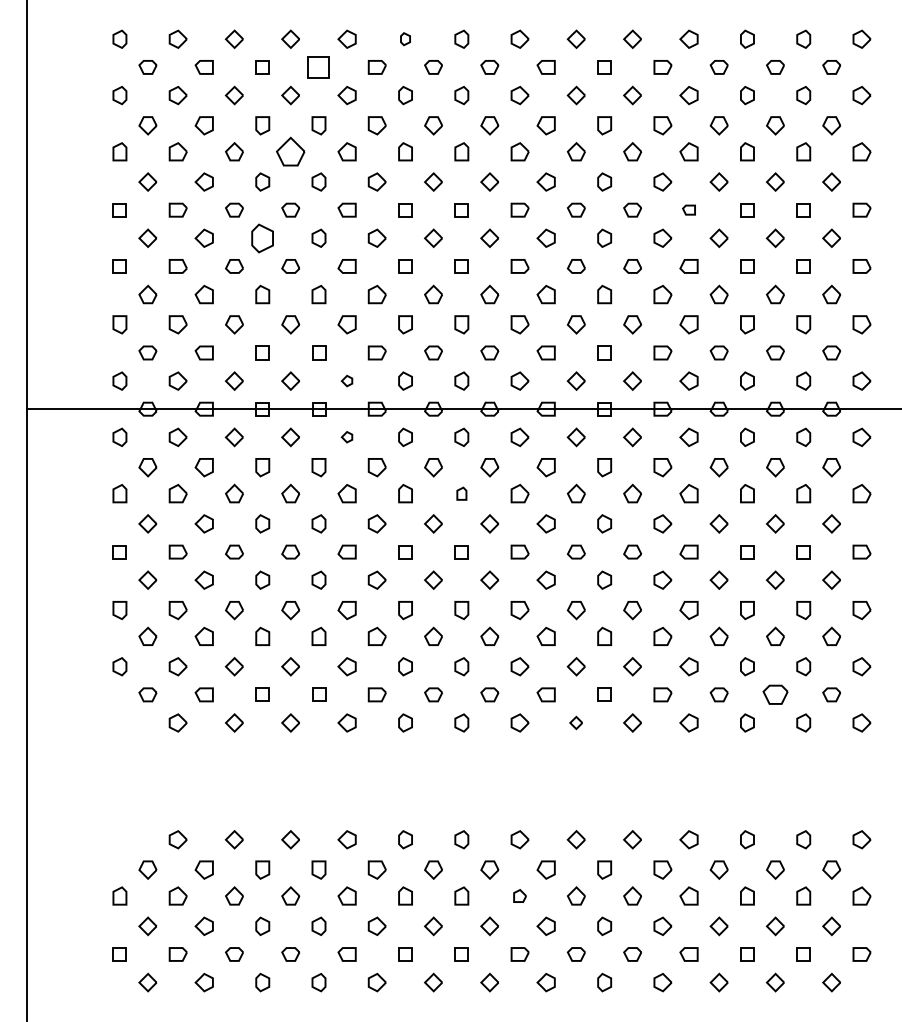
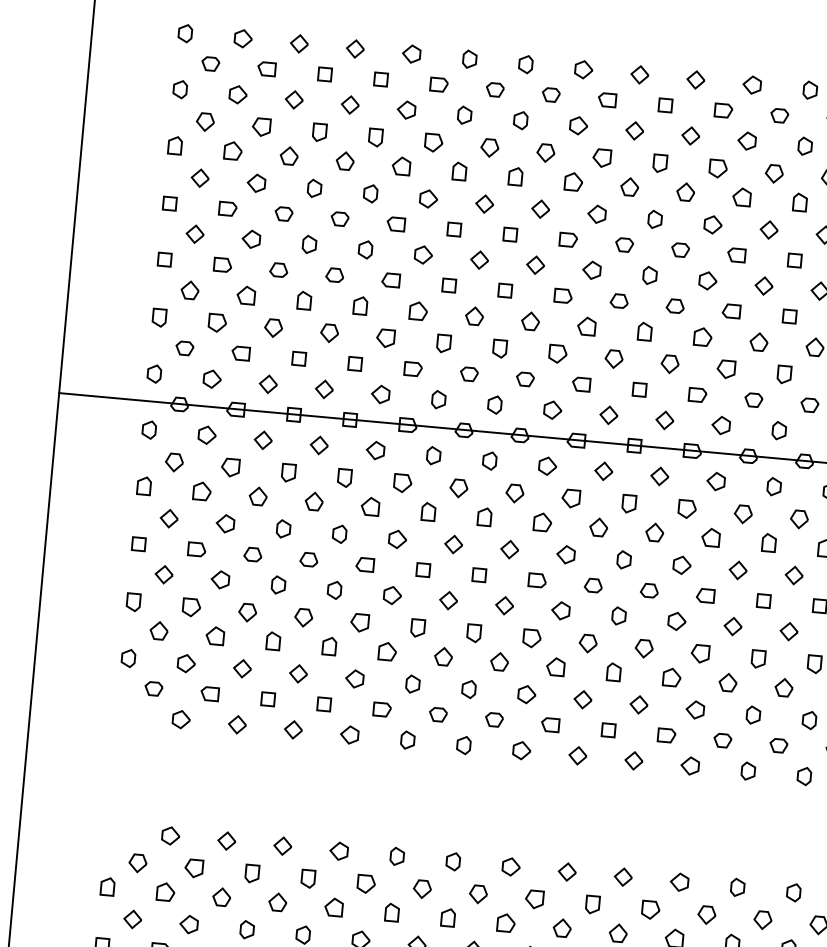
part: (405, 38) -> (469, 58), size x1.43
part: (319, 67) -> (381, 79), size x0.62
part: (290, 151) -> (345, 160), size x0.62
part: (688, 209) -> (736, 254), size x1.43
part: (262, 237) -> (309, 243), size x0.62
part: (346, 380) -> (380, 393), size x1.67
part: (346, 436) -> (374, 449), size x1.67
part: (461, 493) -> (484, 516), size x1.43
part: (775, 694) -> (778, 745), size x0.71
part: (575, 722) -> (577, 755), size x1.43
part: (519, 895) -> (505, 922), size x1.43

